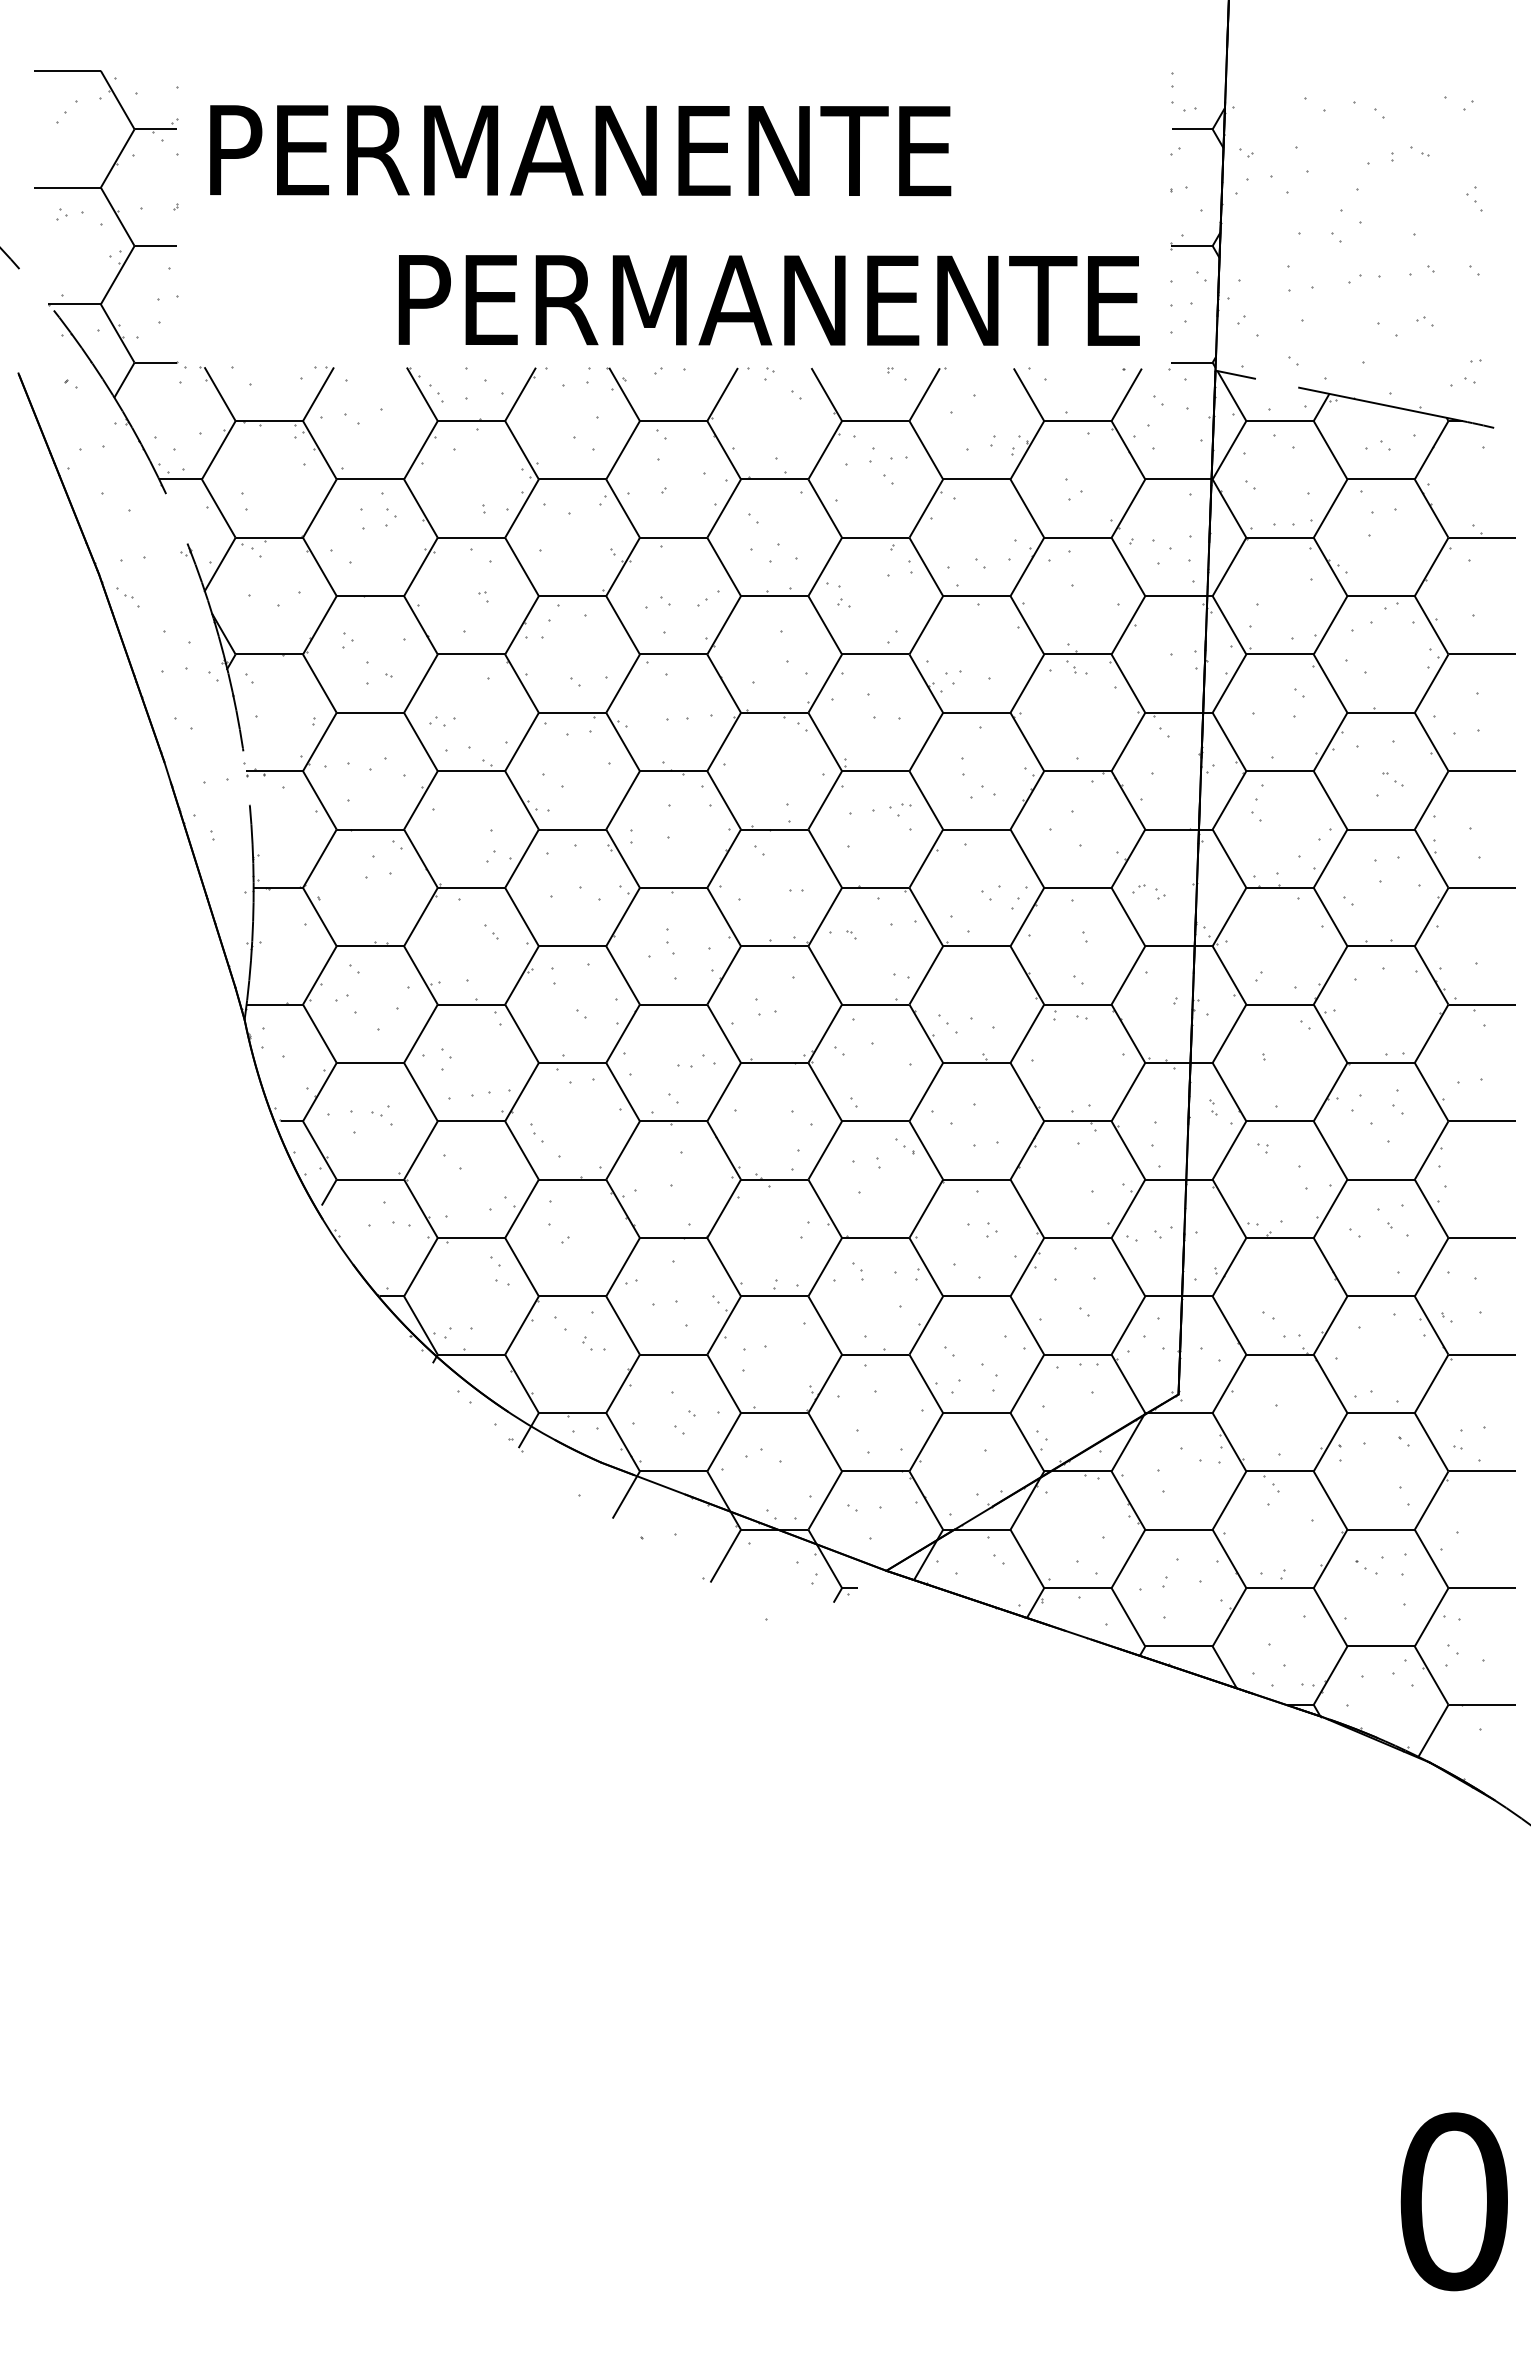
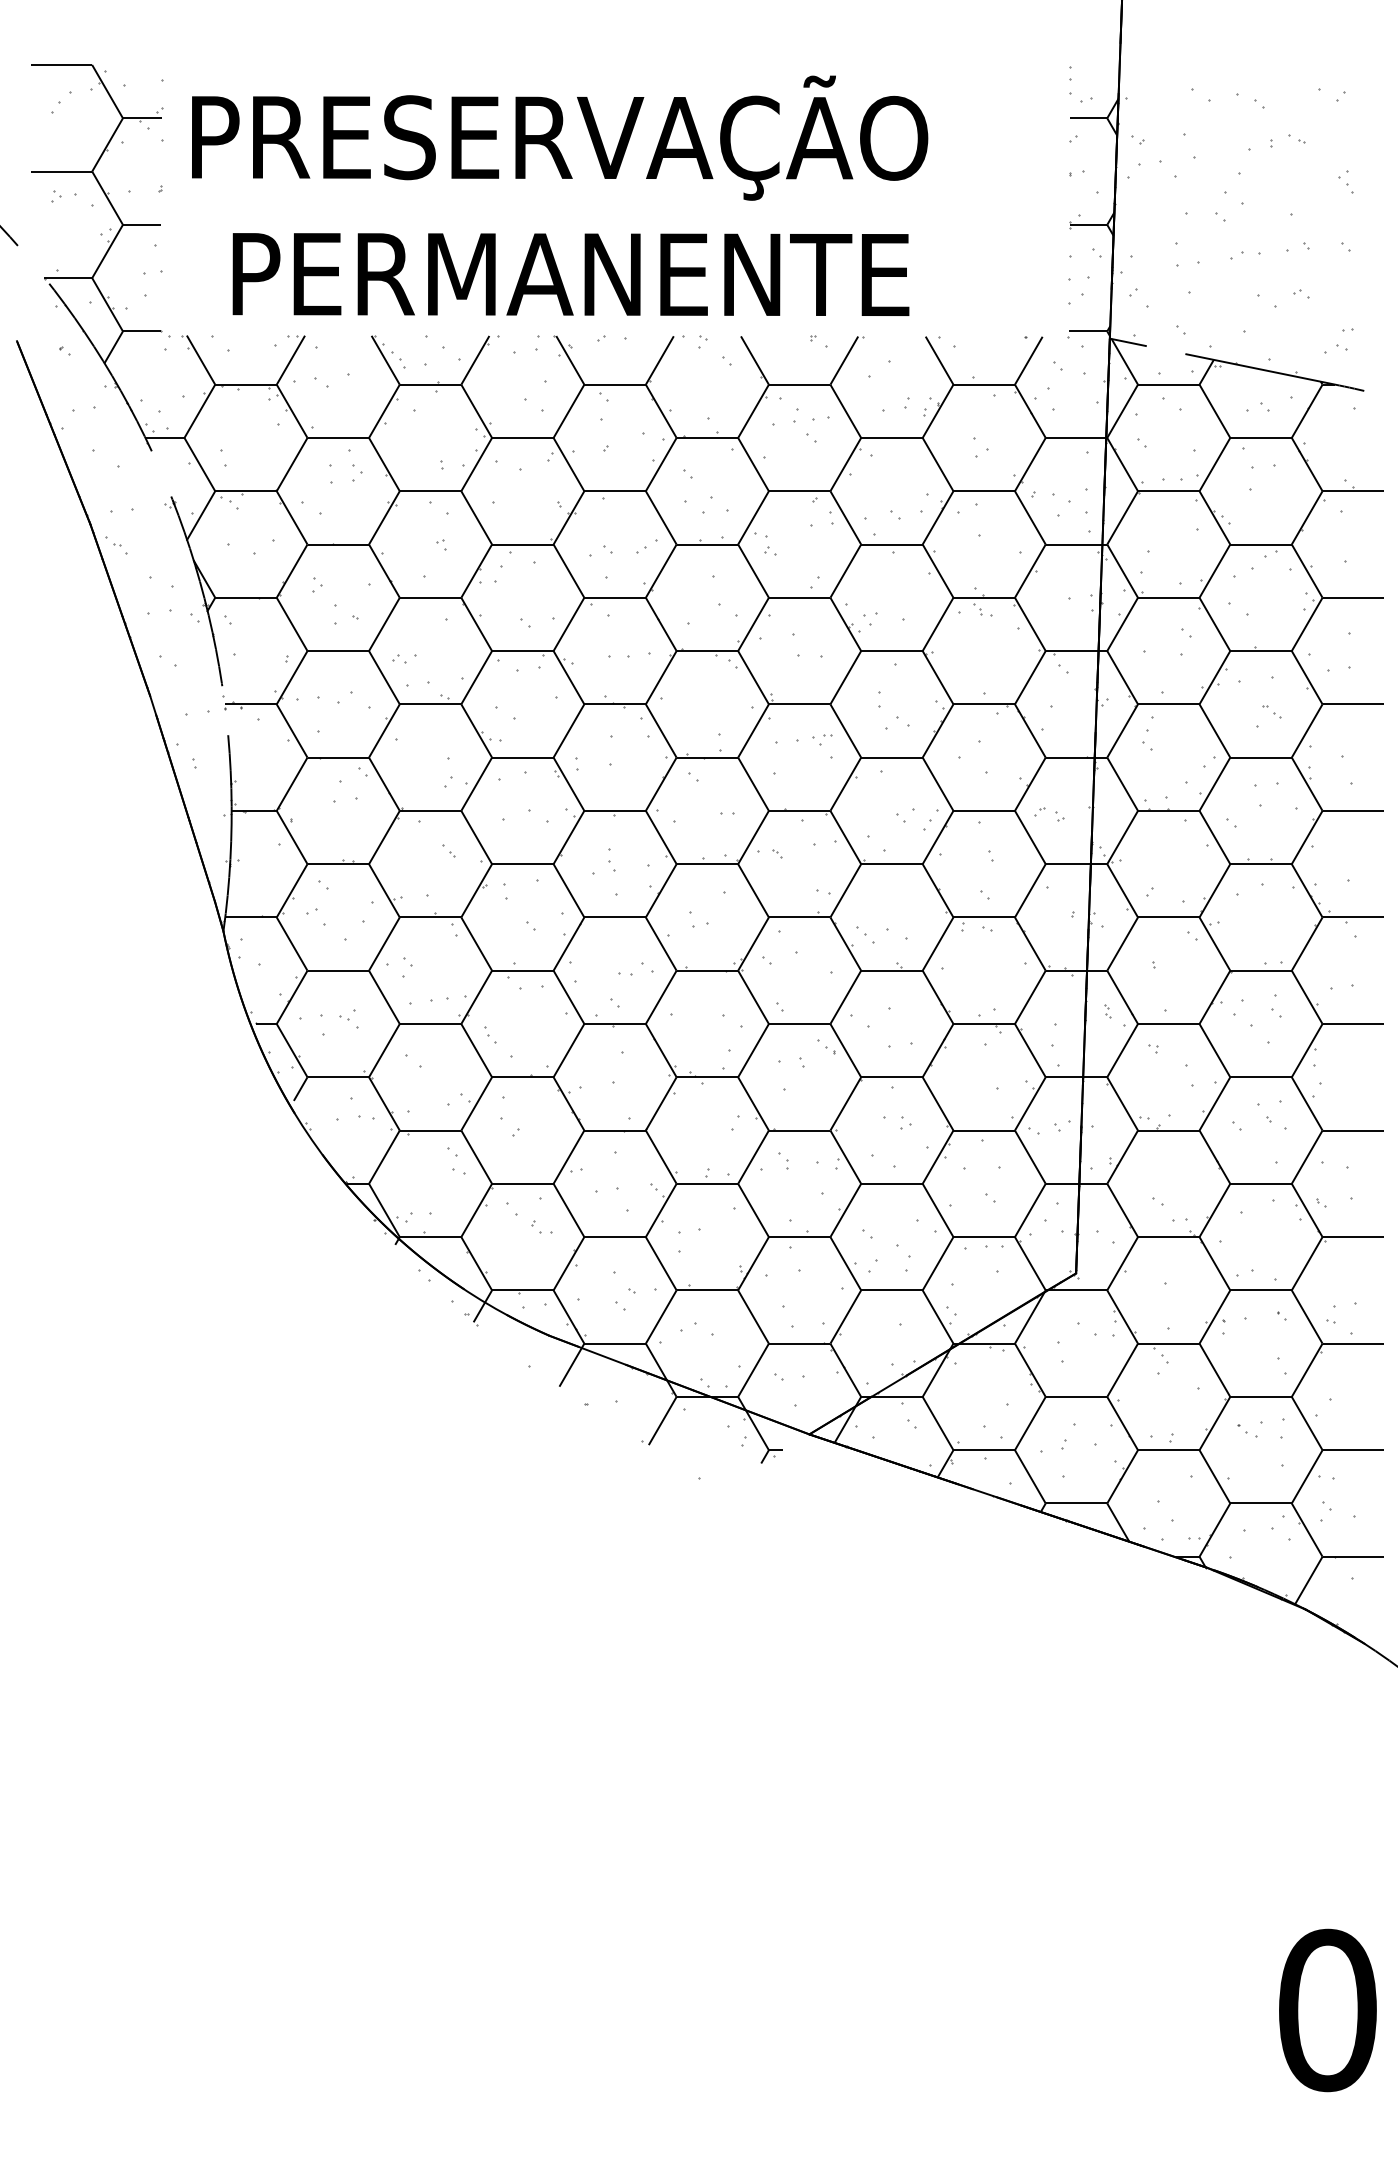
text: (652, 150) -> (595, 137), PERMANENTE -> PRESERVAÇÃO
text: (768, 300) -> (570, 274), moved

